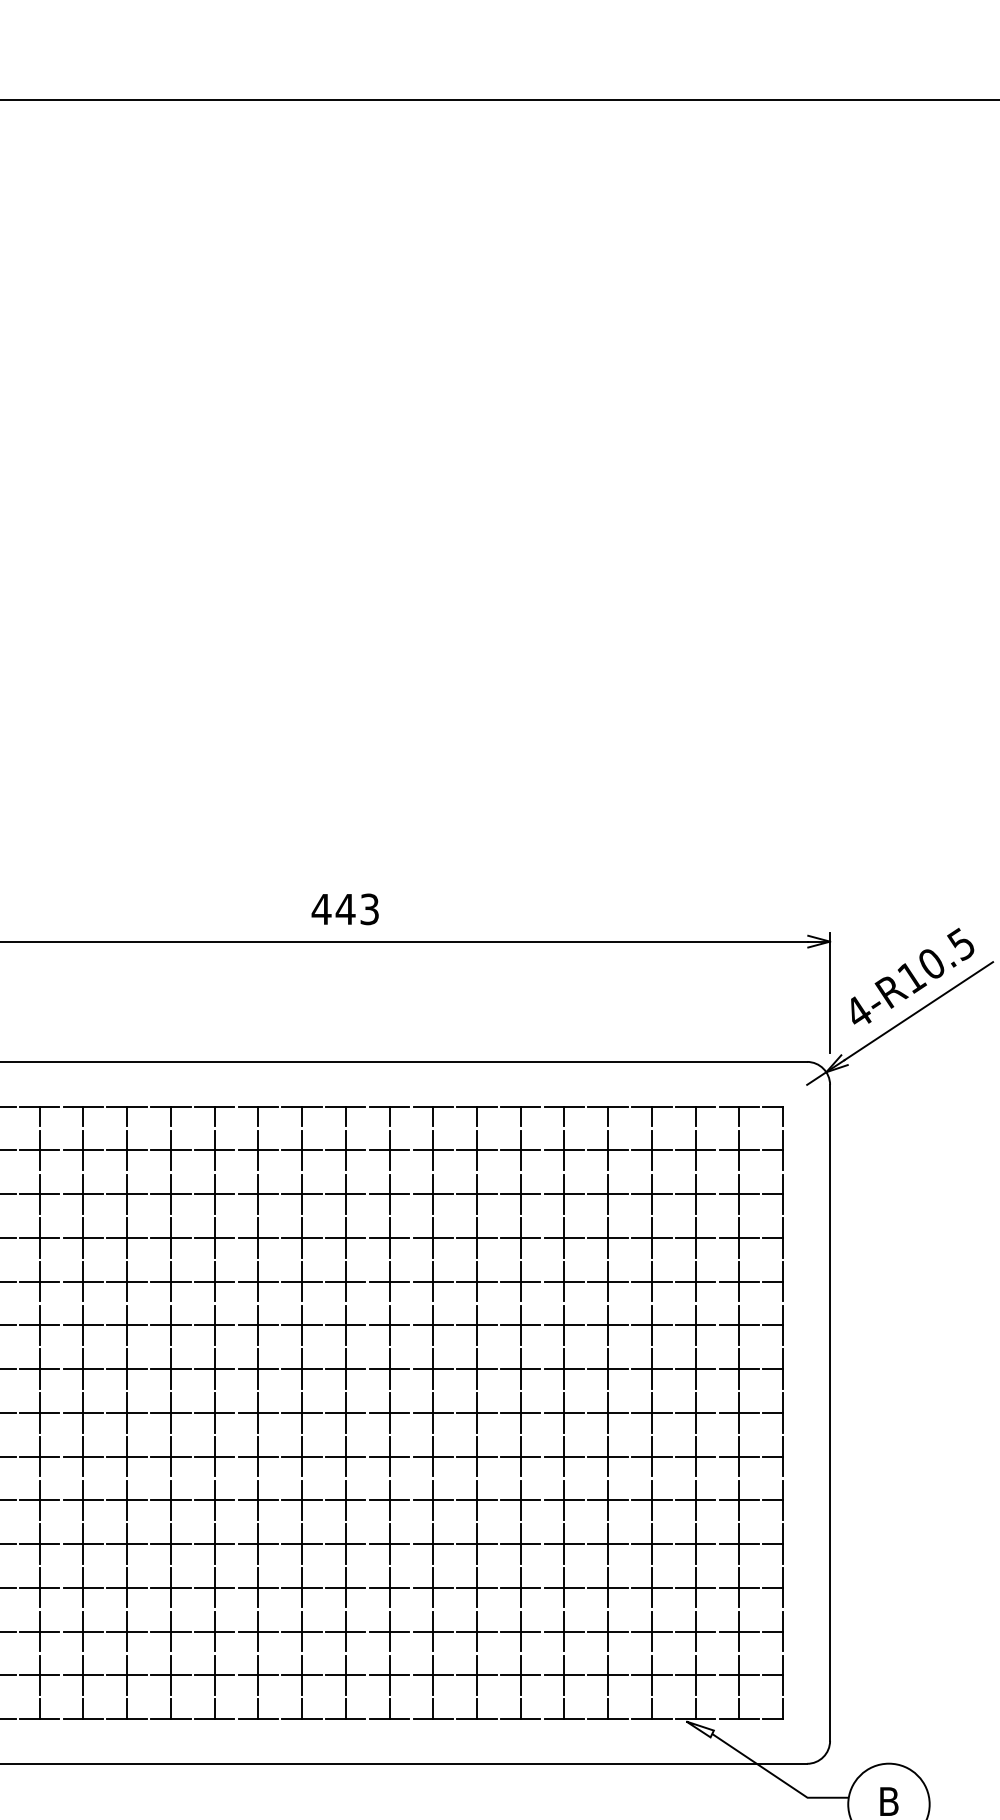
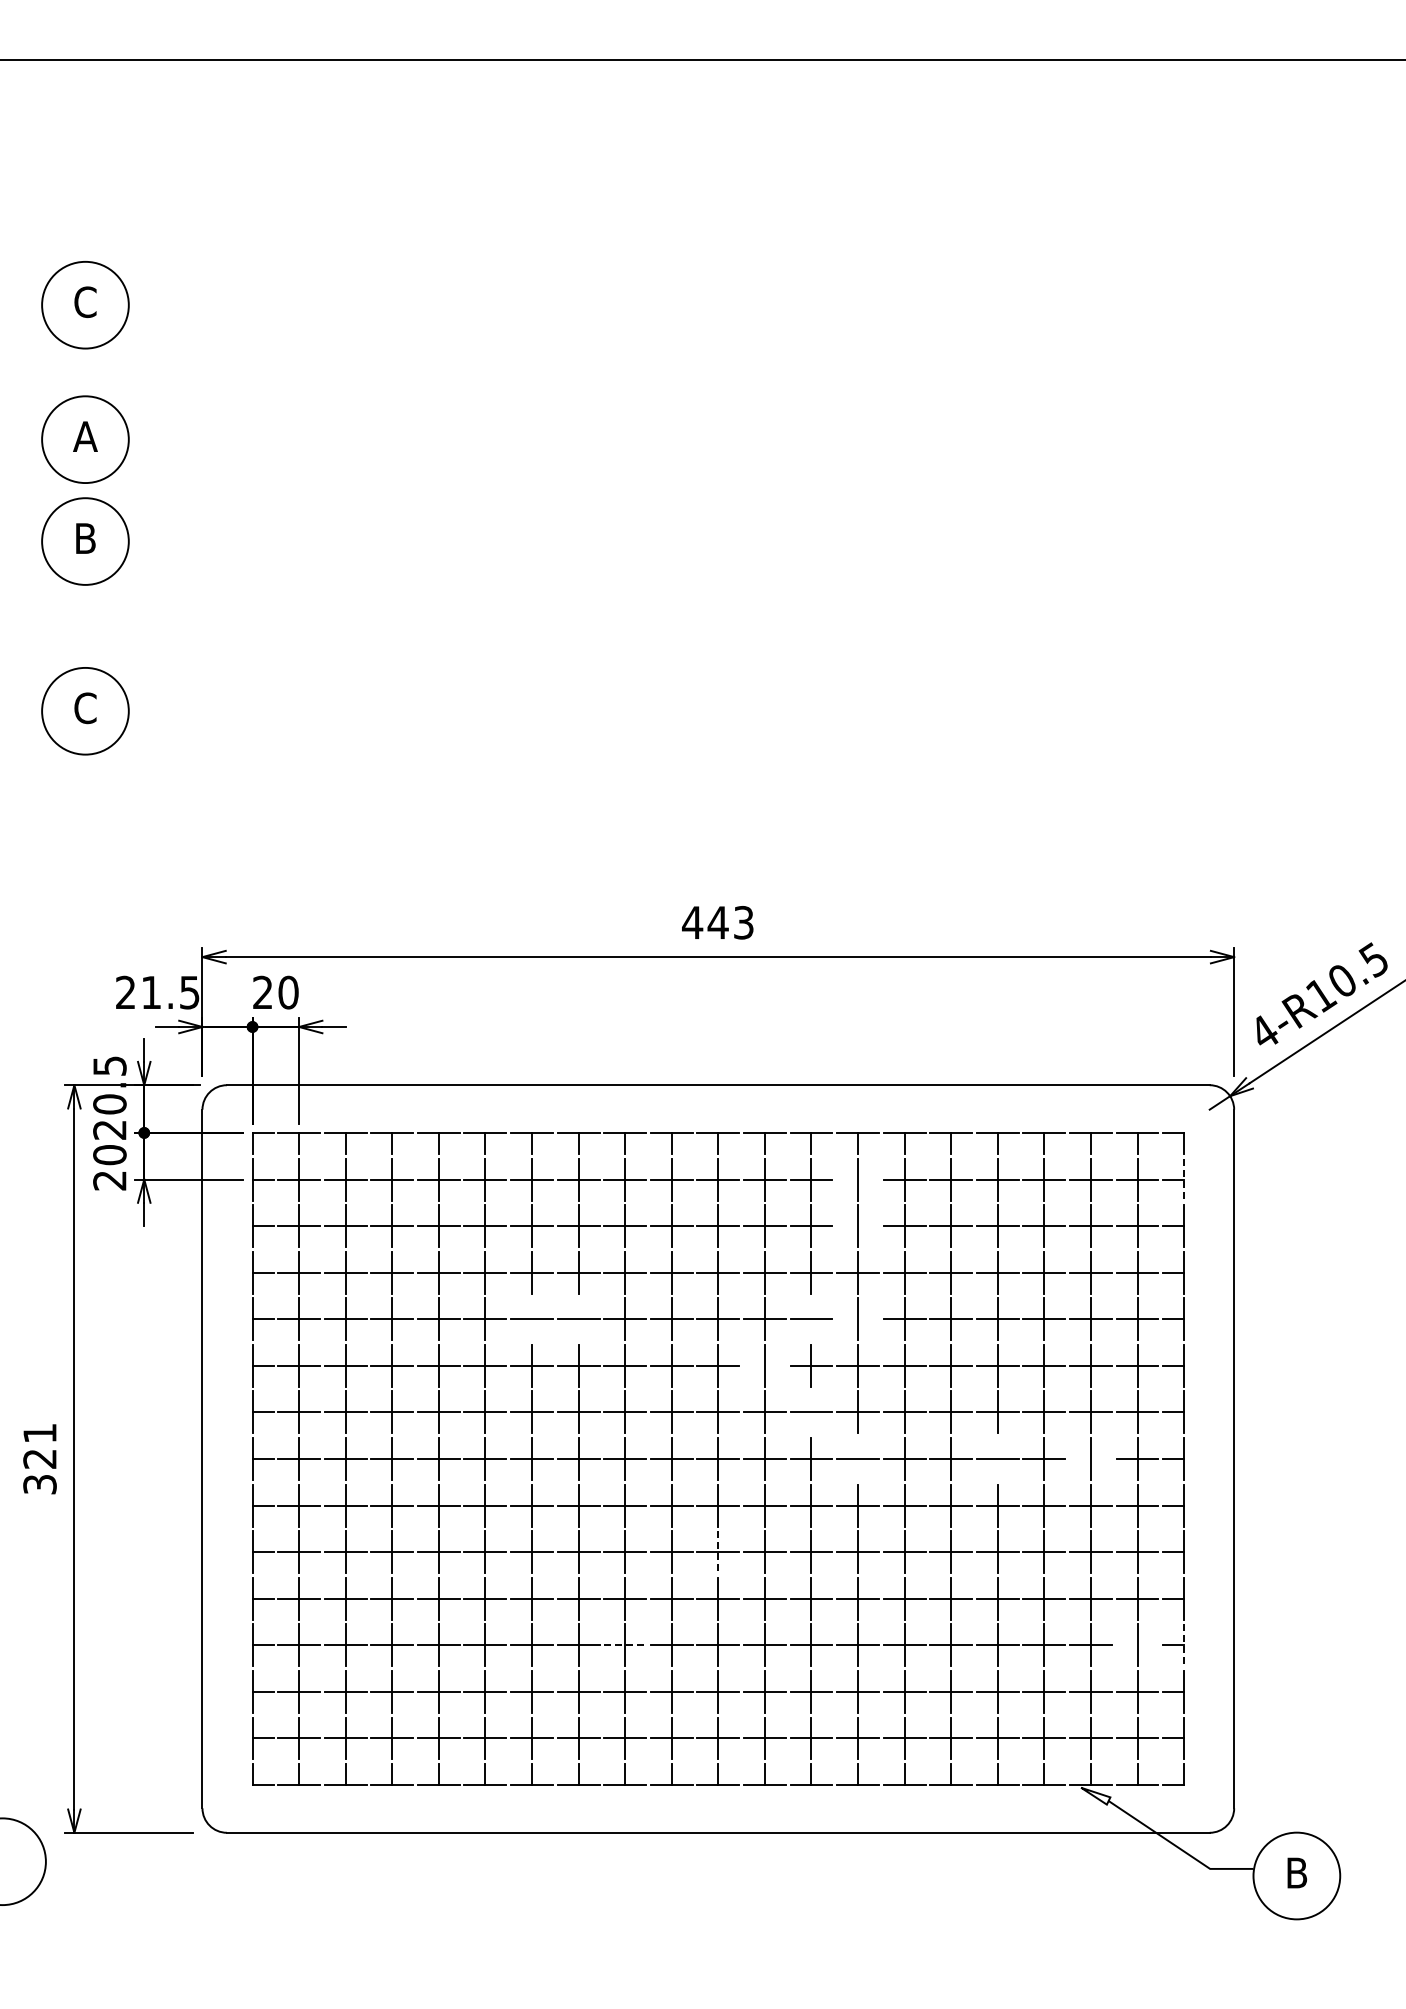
line: (477, 1150) -> (858, 1179), removed
line: (783, 1150) -> (1184, 1179), solid -> dashed
line: (477, 1194) -> (858, 1226), removed
line: (171, 1281) -> (532, 1319), removed
line: (214, 1281) -> (578, 1319), removed
line: (433, 1281) -> (811, 1319), removed
line: (477, 1281) -> (858, 1319), removed
line: (389, 1325) -> (764, 1365), removed
line: (433, 1369) -> (811, 1412), removed
line: (477, 1412) -> (858, 1458), removed
line: (607, 1412) -> (997, 1458), removed
line: (695, 1413) -> (1090, 1459), removed
line: (345, 1500) -> (718, 1552), solid -> dashed
line: (258, 1587) -> (625, 1645), solid -> dashed
line: (739, 1587) -> (1137, 1645), removed
line: (783, 1587) -> (1184, 1645), solid -> dashed

